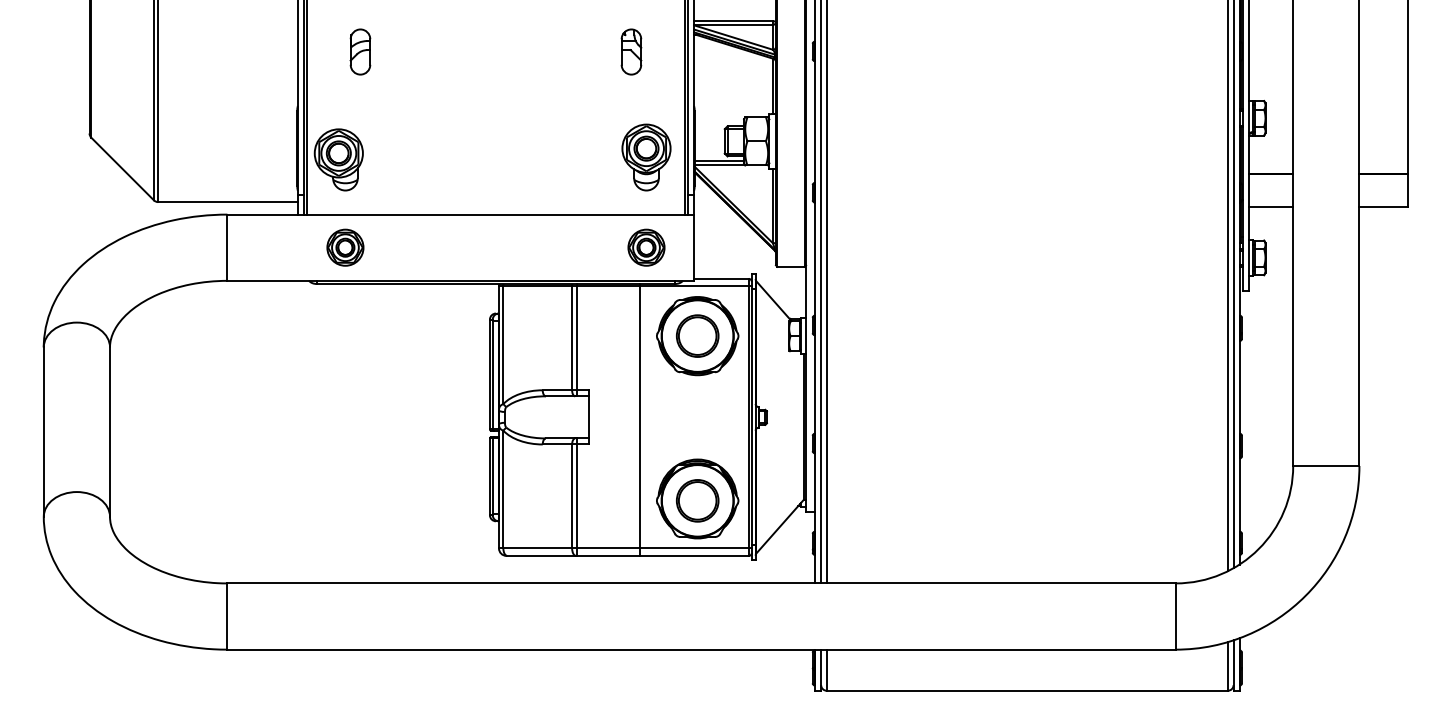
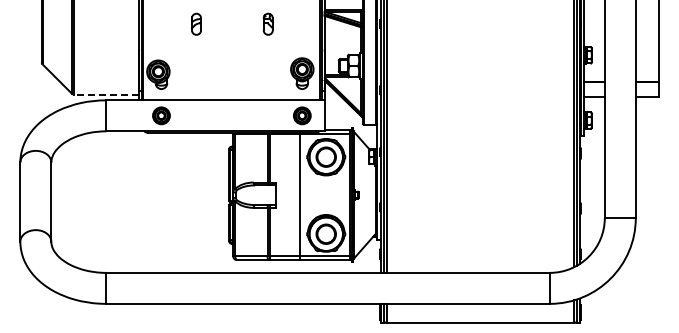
part: (358, 50) -> (195, 23), moved
part: (629, 50) -> (267, 23), moved
line: (227, 202) -> (106, 94), solid -> dashed

